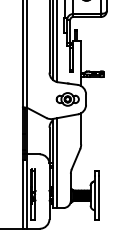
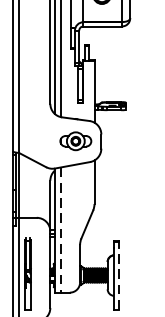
line: (57, 163) -> (61, 230), solid -> dashed
line: (99, 197) -> (120, 277), solid -> dashed

